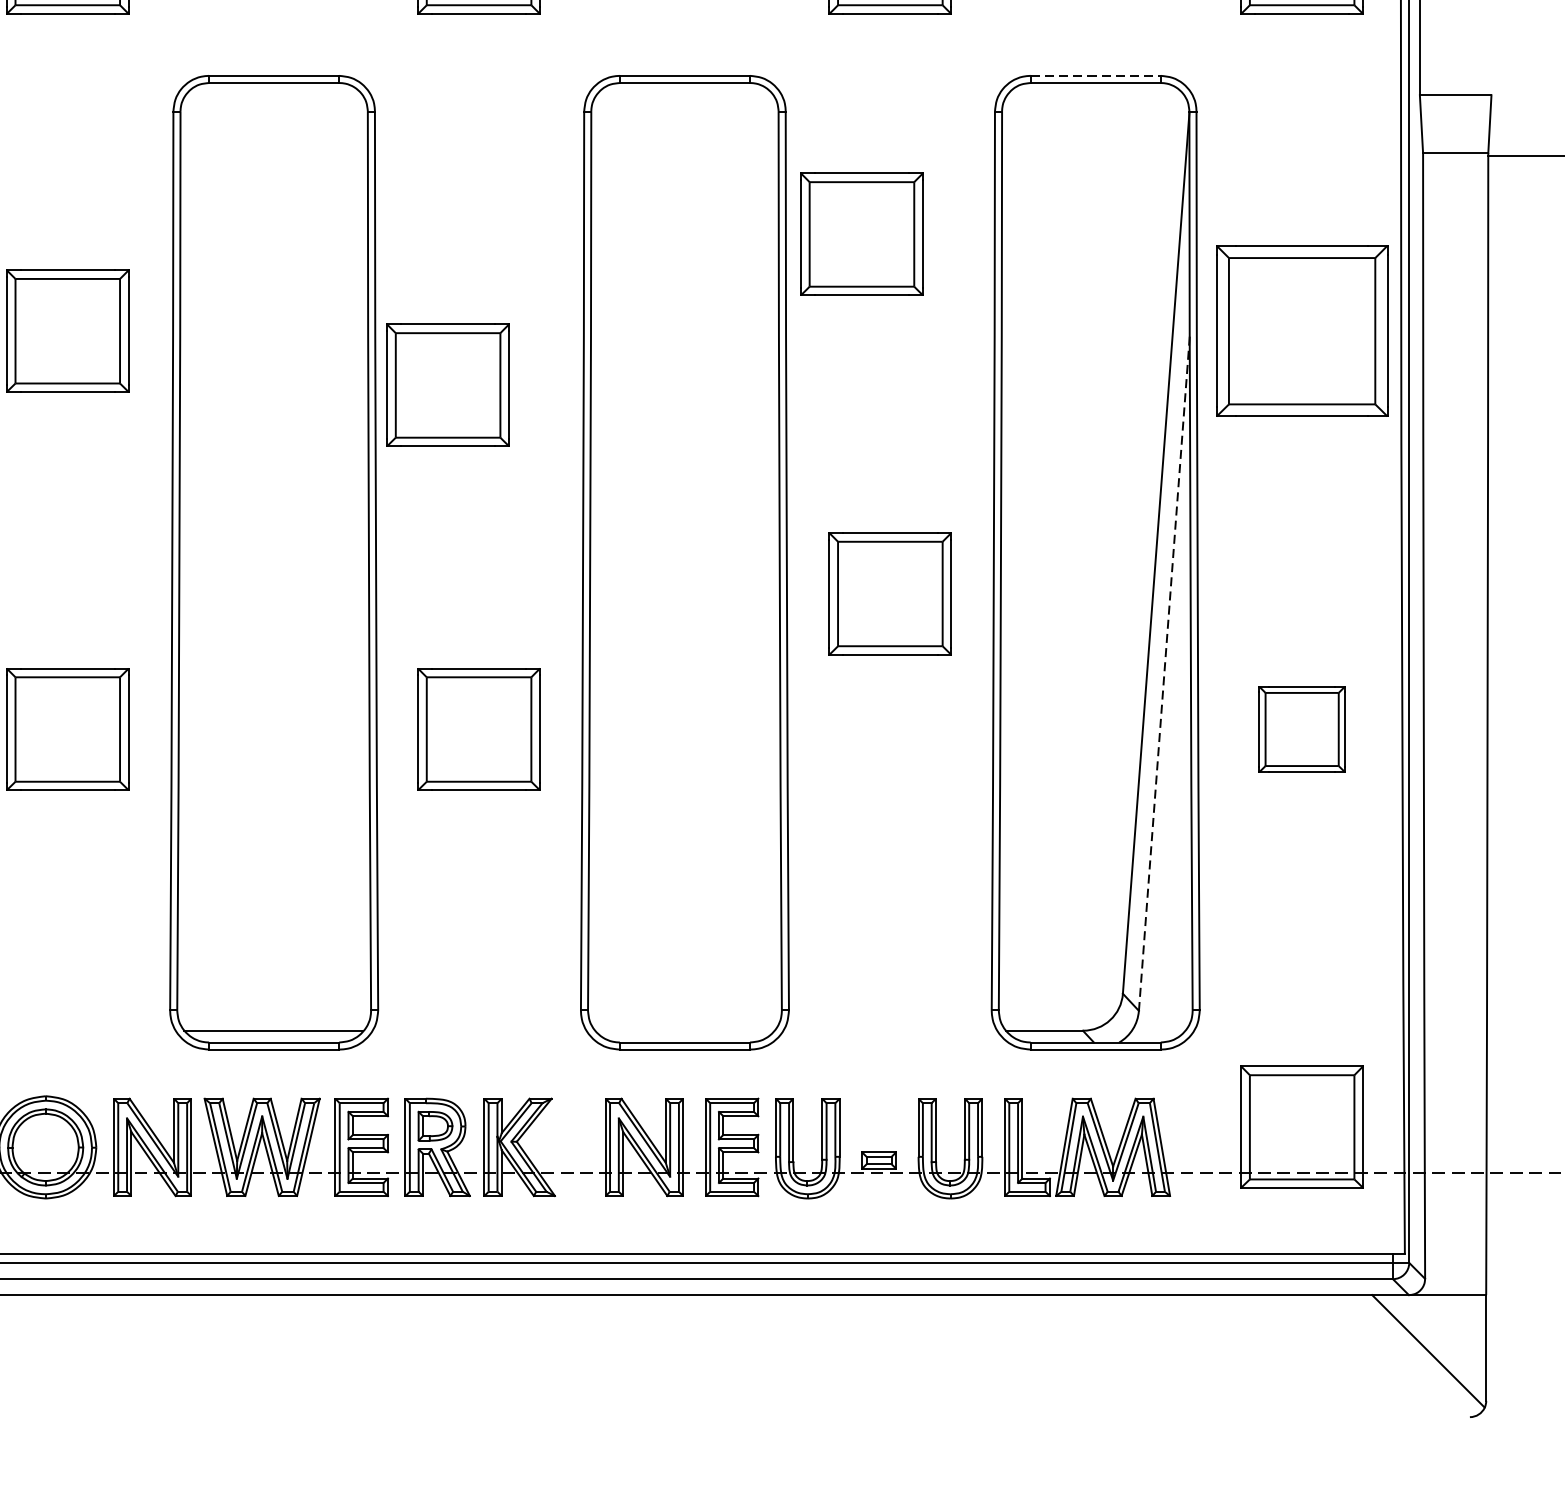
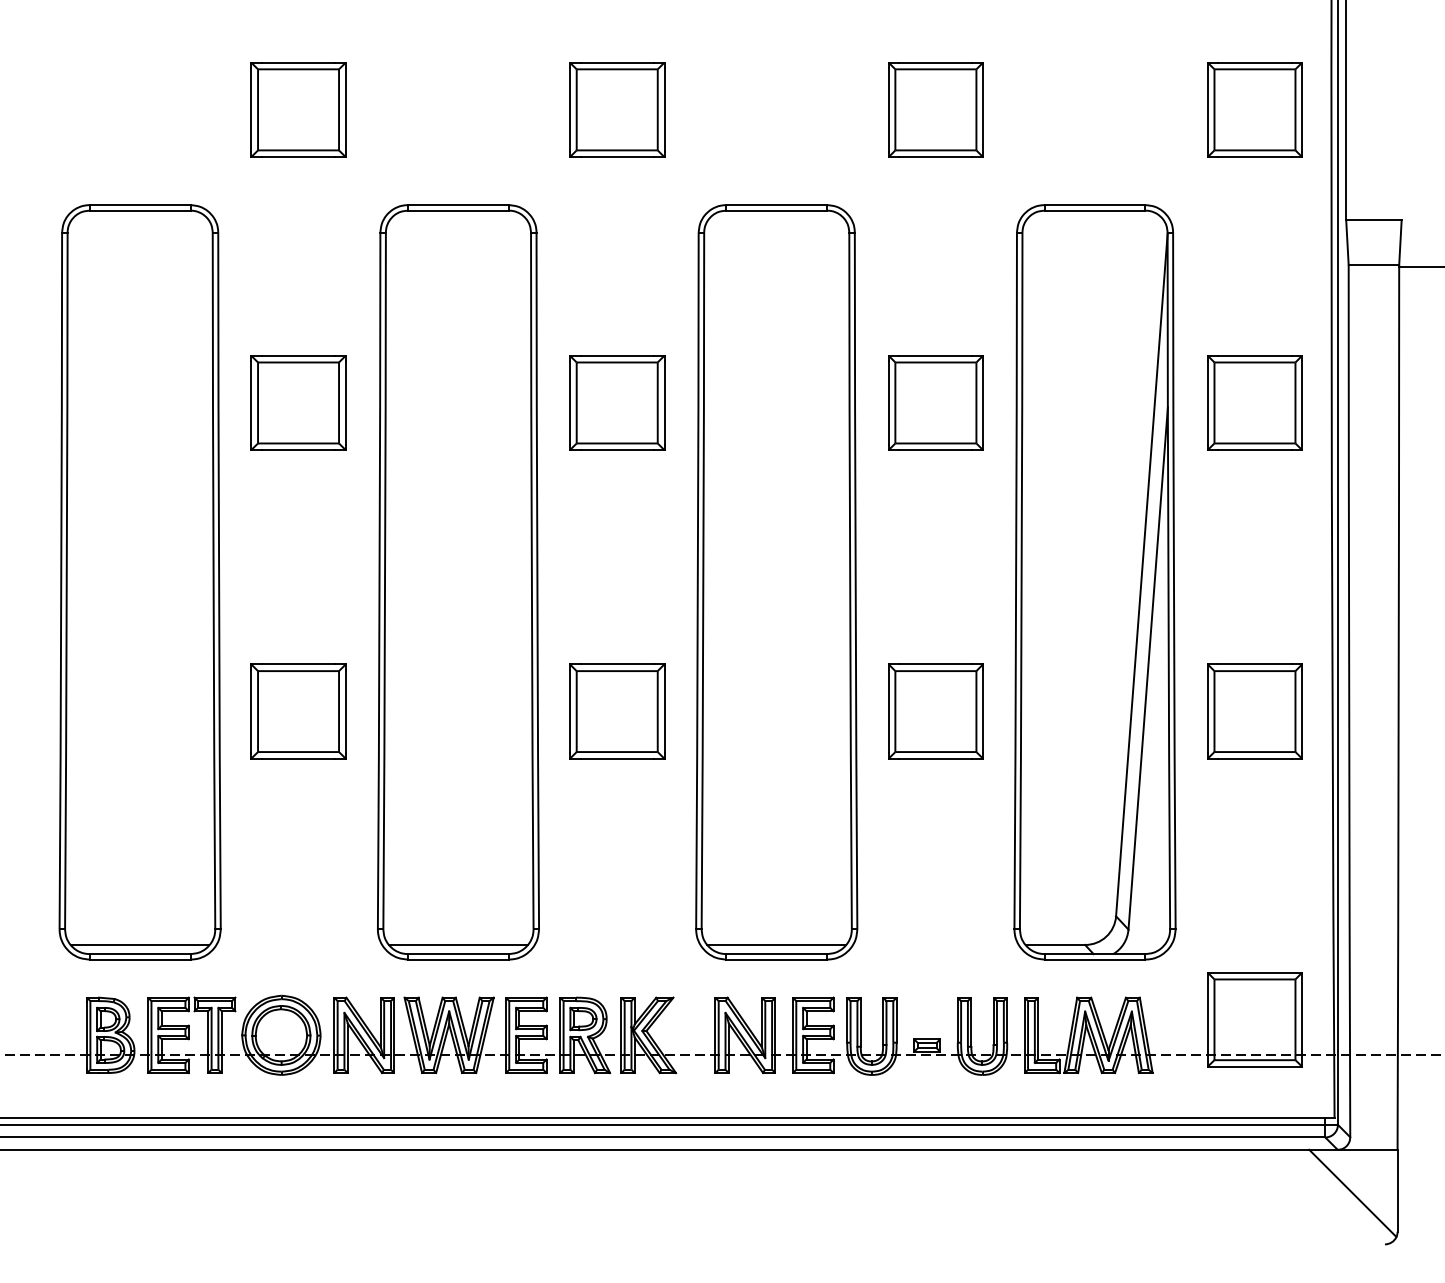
line: (1096, 76) -> (1095, 205), dashed -> solid
part: (861, 233) -> (935, 402), moved
part: (1301, 330) -> (1254, 402), size x0.71
part: (448, 384) -> (617, 402), moved
part: (889, 593) -> (935, 711), moved
line: (1164, 673) -> (1148, 668), dashed -> solid
part: (1301, 729) -> (1254, 711), size x1.43
line: (684, 1030) -> (776, 944), added

